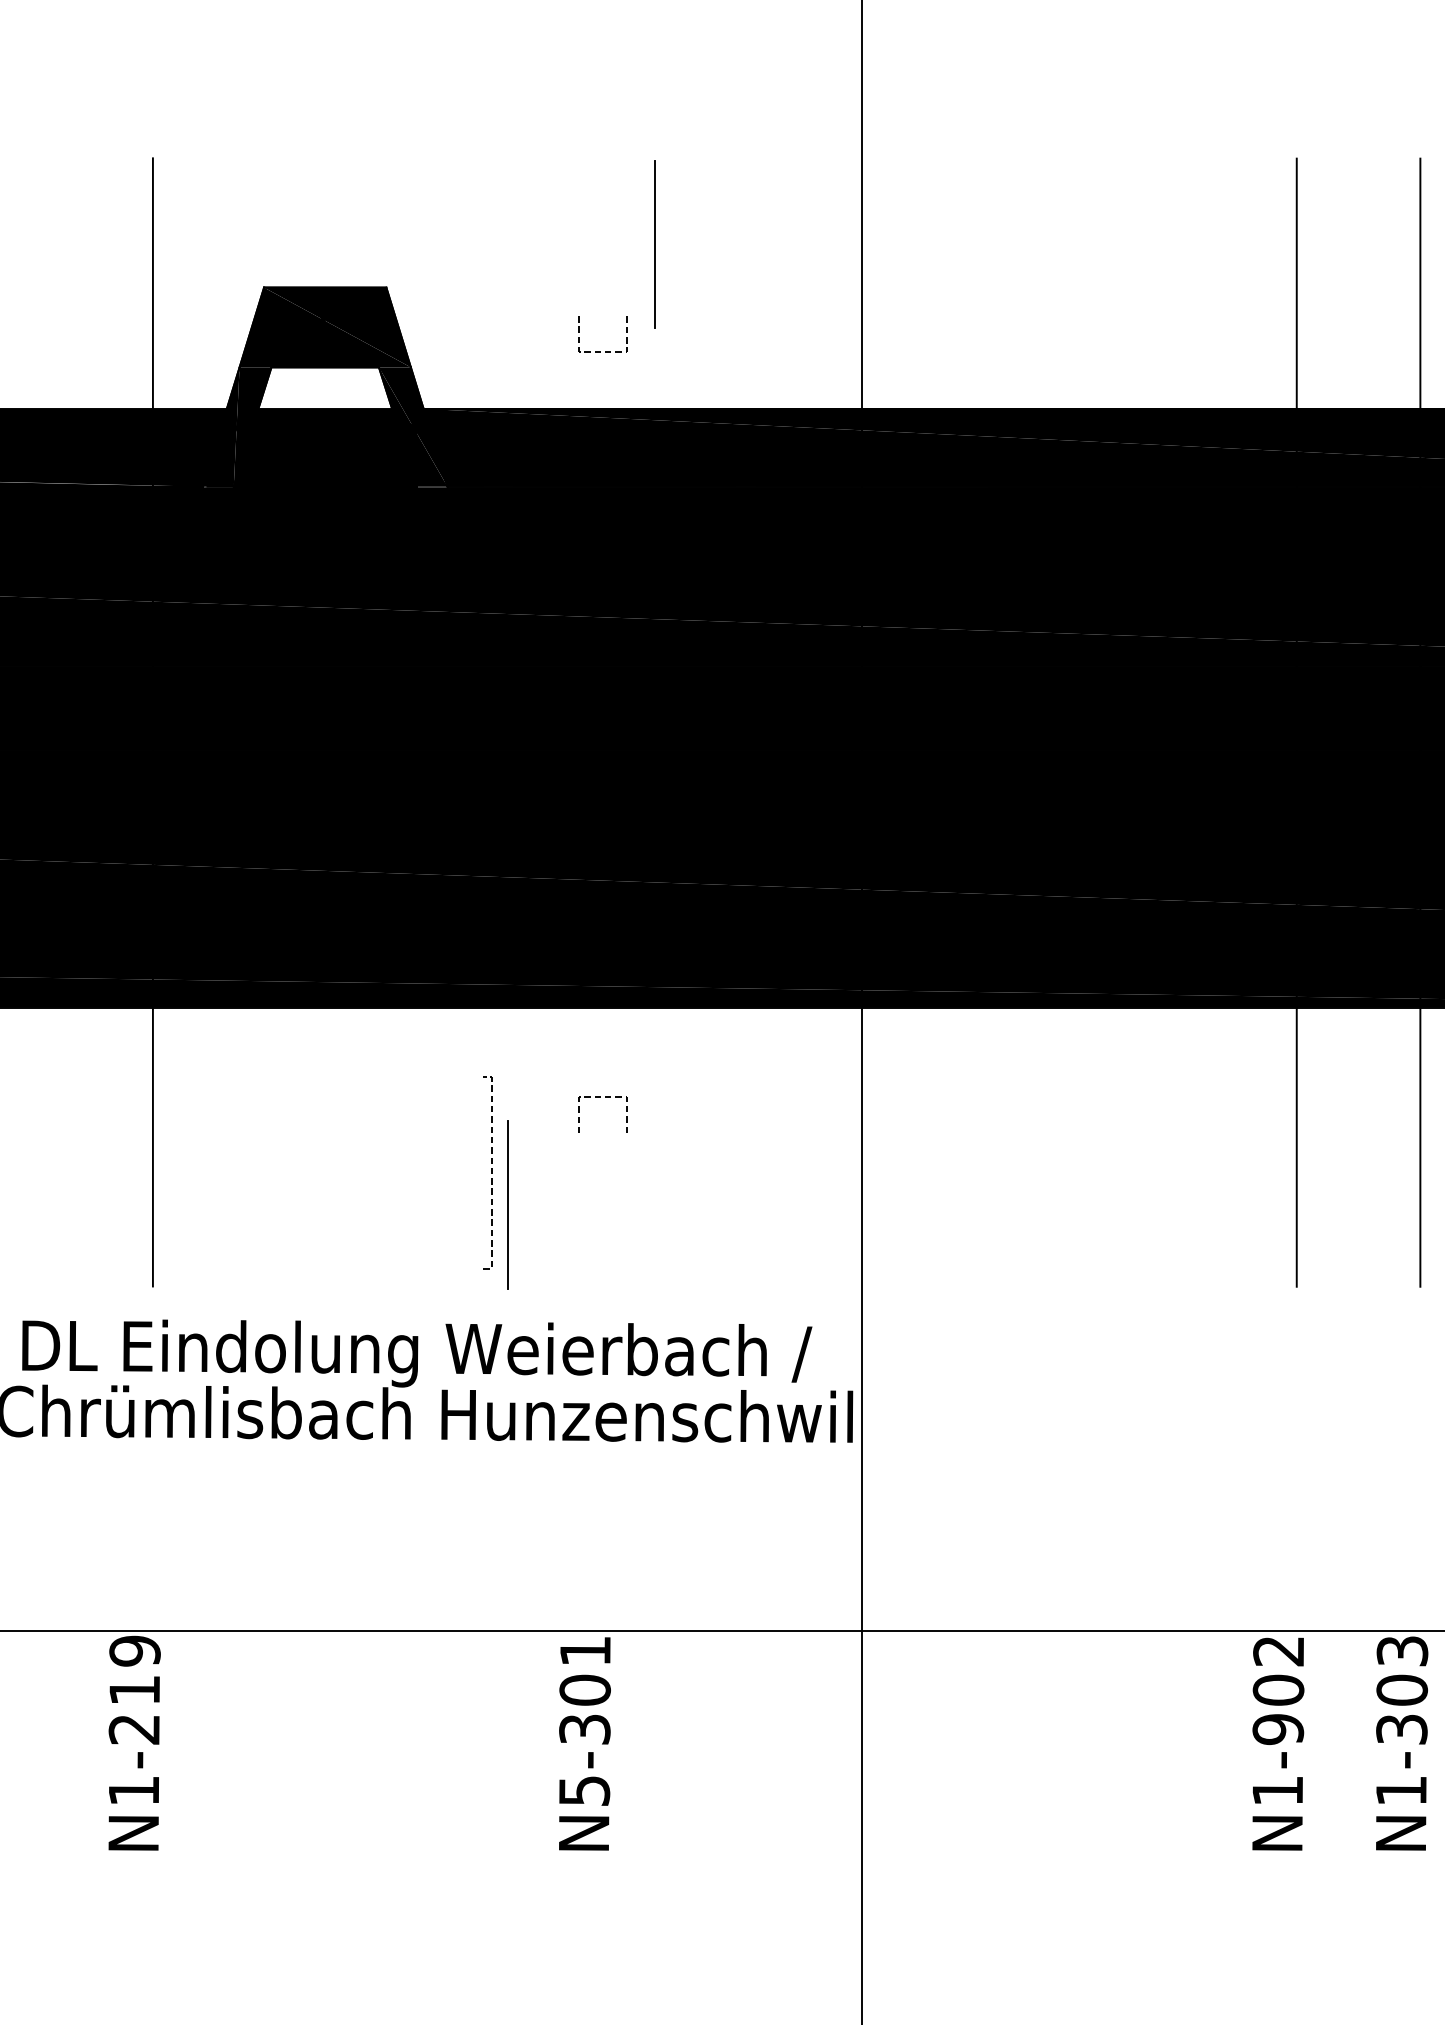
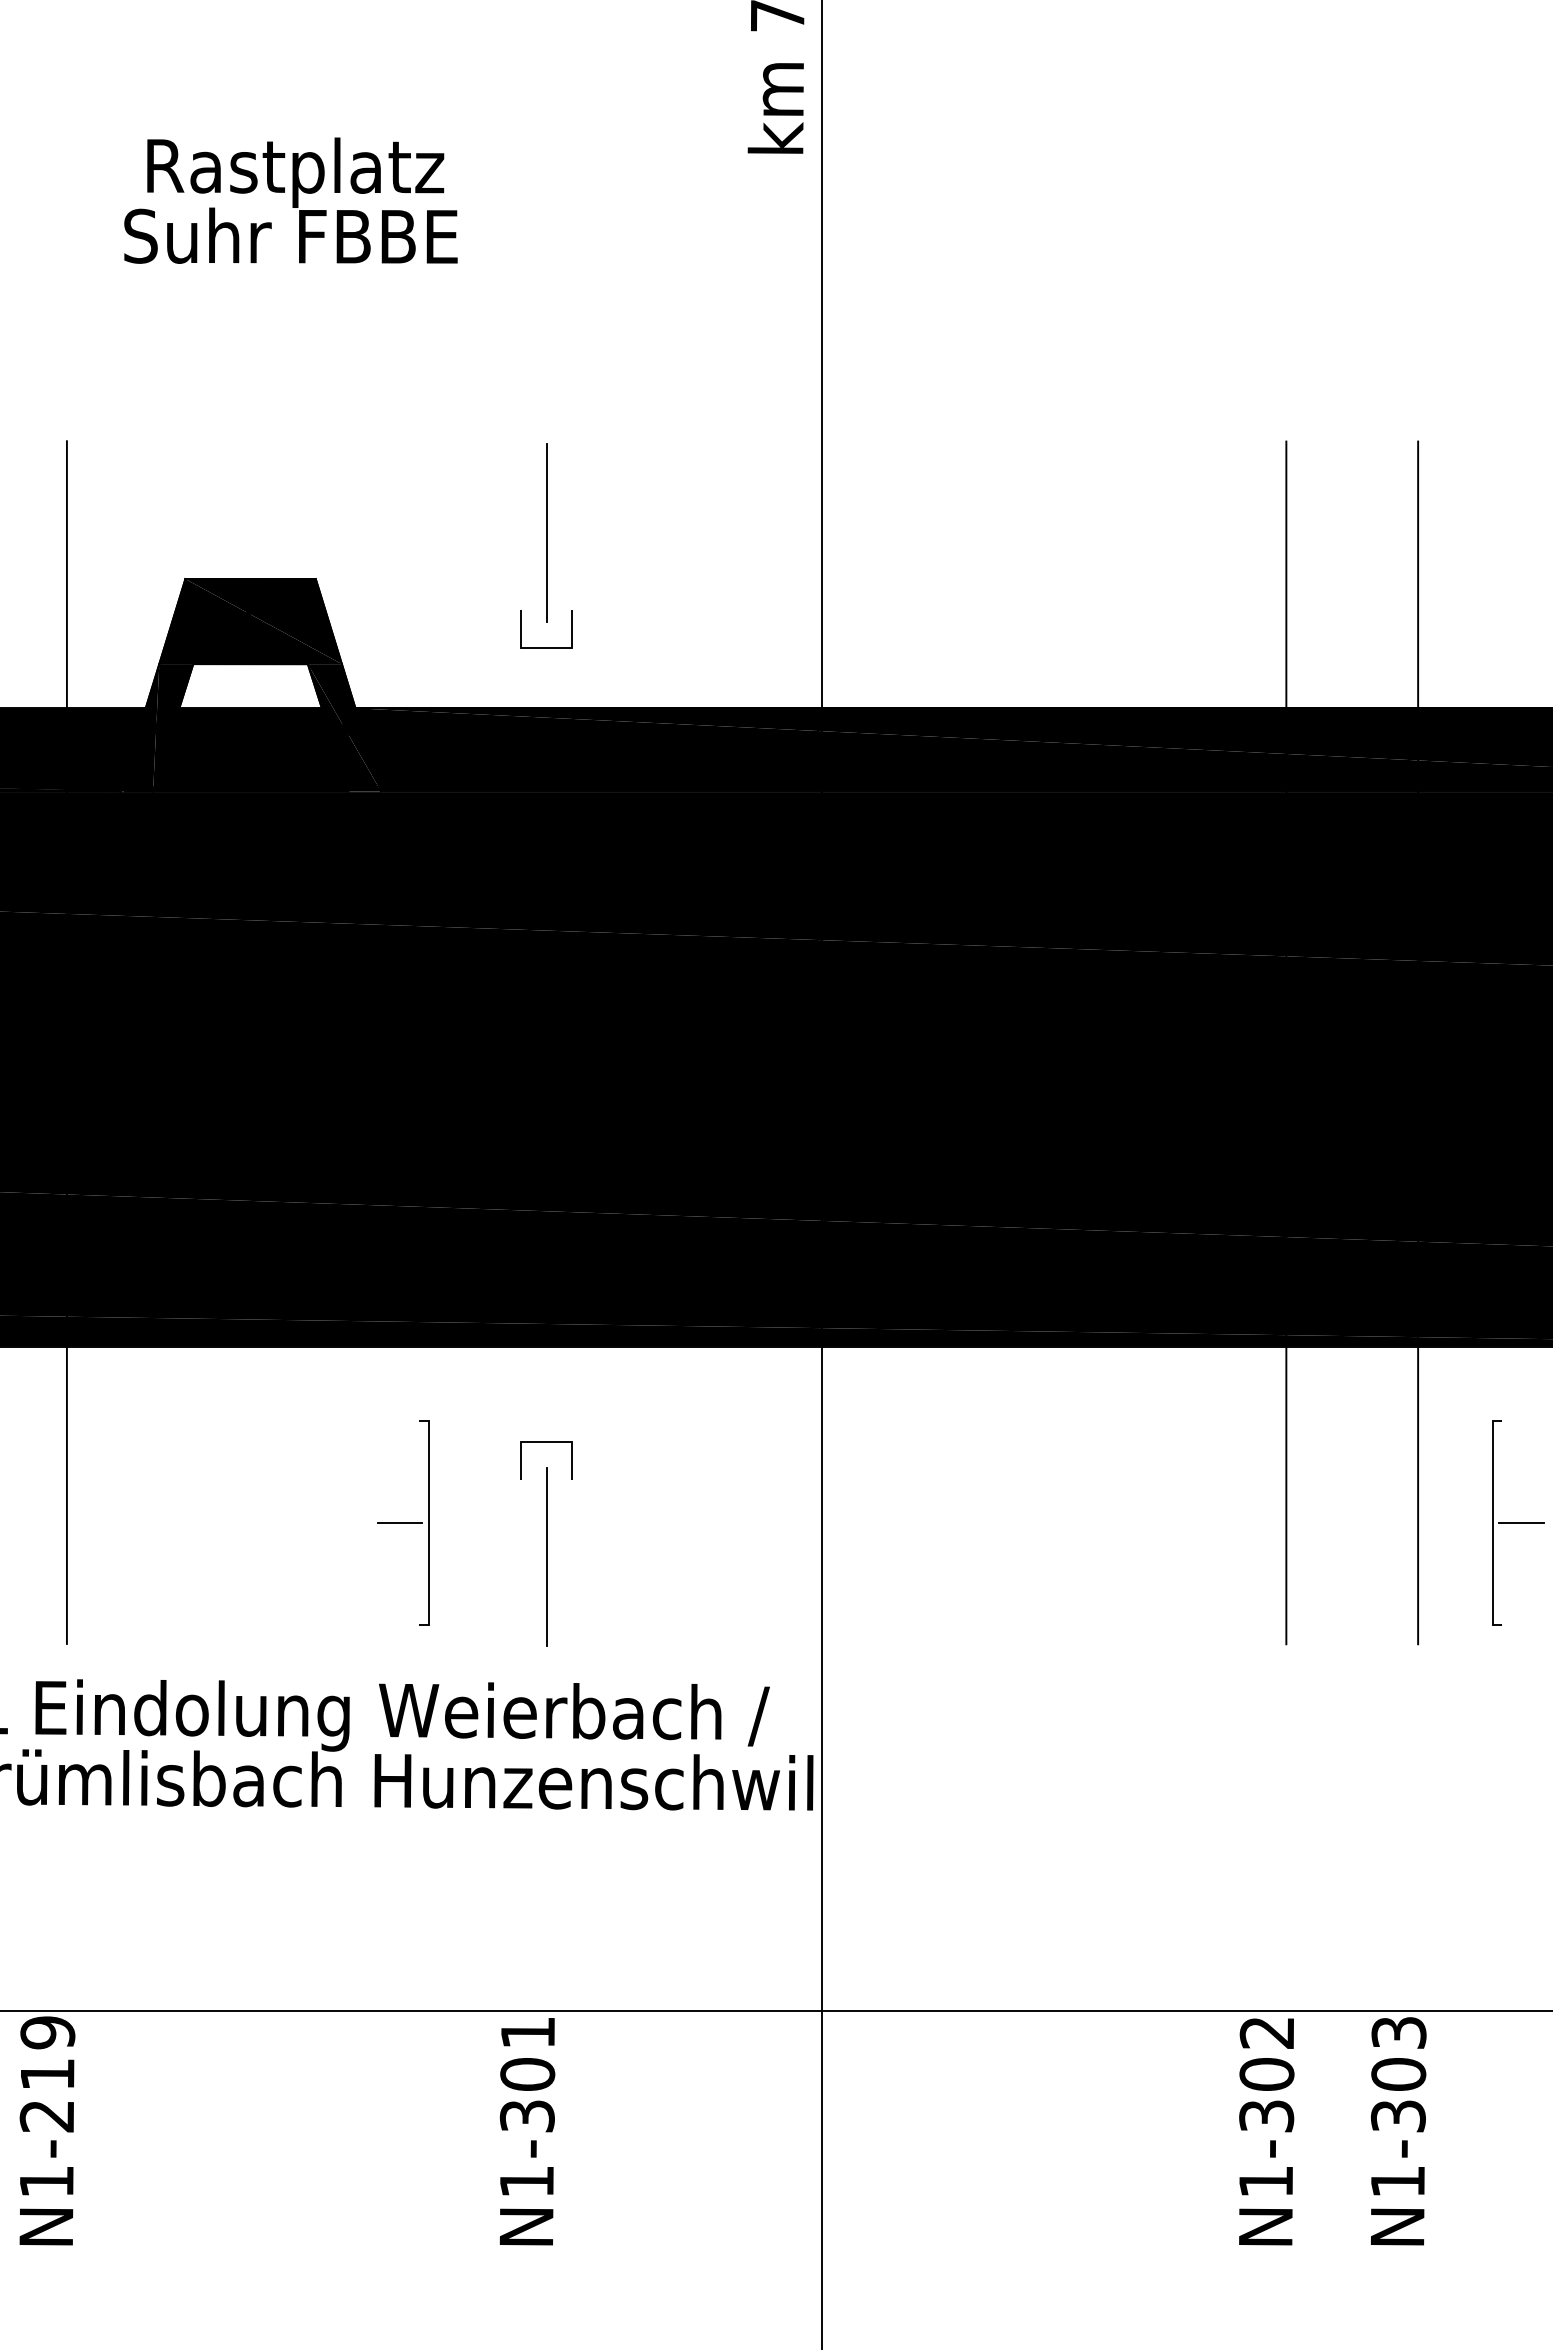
line: (654, 243) -> (546, 532), moved
line: (602, 351) -> (546, 647), dashed -> solid
line: (602, 1097) -> (546, 1442), dashed -> solid
line: (464, 1172) -> (399, 1522), added
line: (492, 1172) -> (428, 1522), dashed -> solid
line: (508, 1204) -> (546, 1556), moved
text: (1278, 1729) -> (1266, 2116), N1-902 -> N1-302
text: (584, 1790) -> (527, 2181), N5-301 -> N1-301

